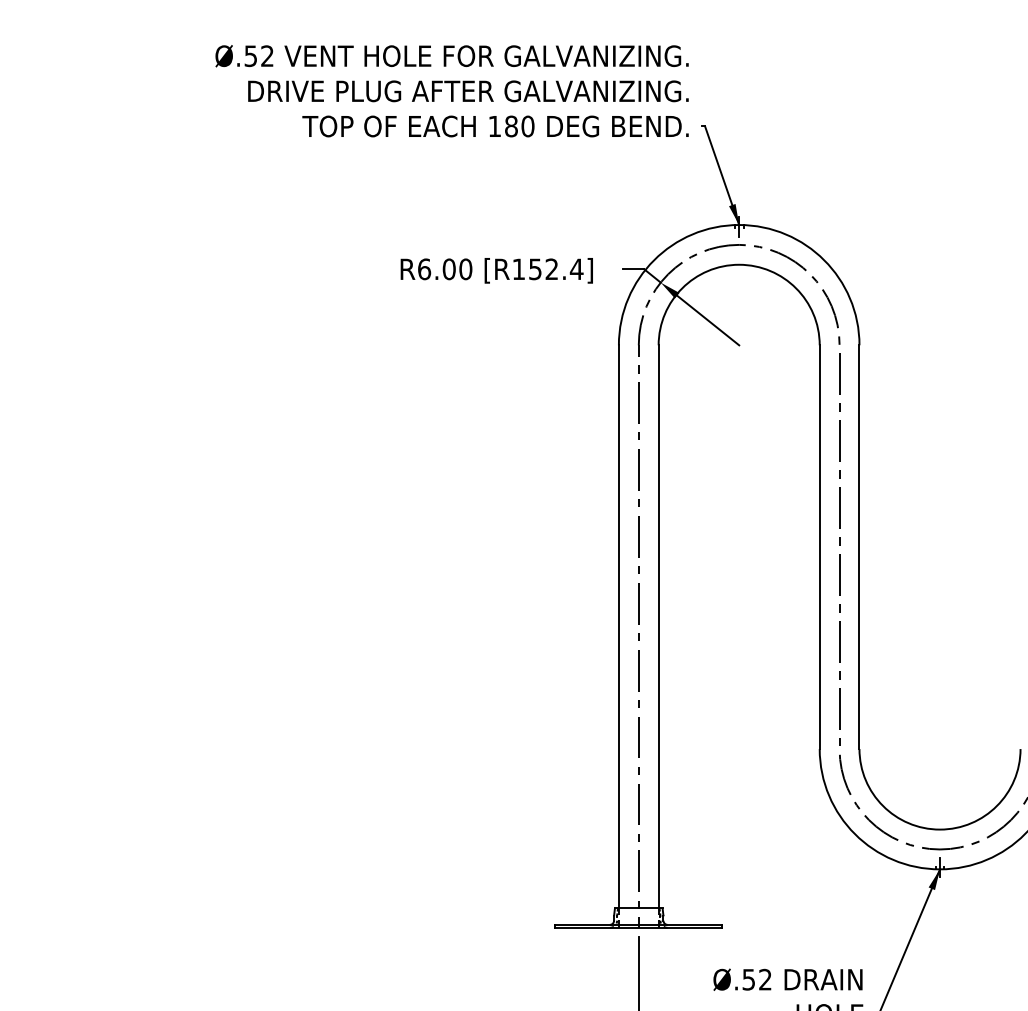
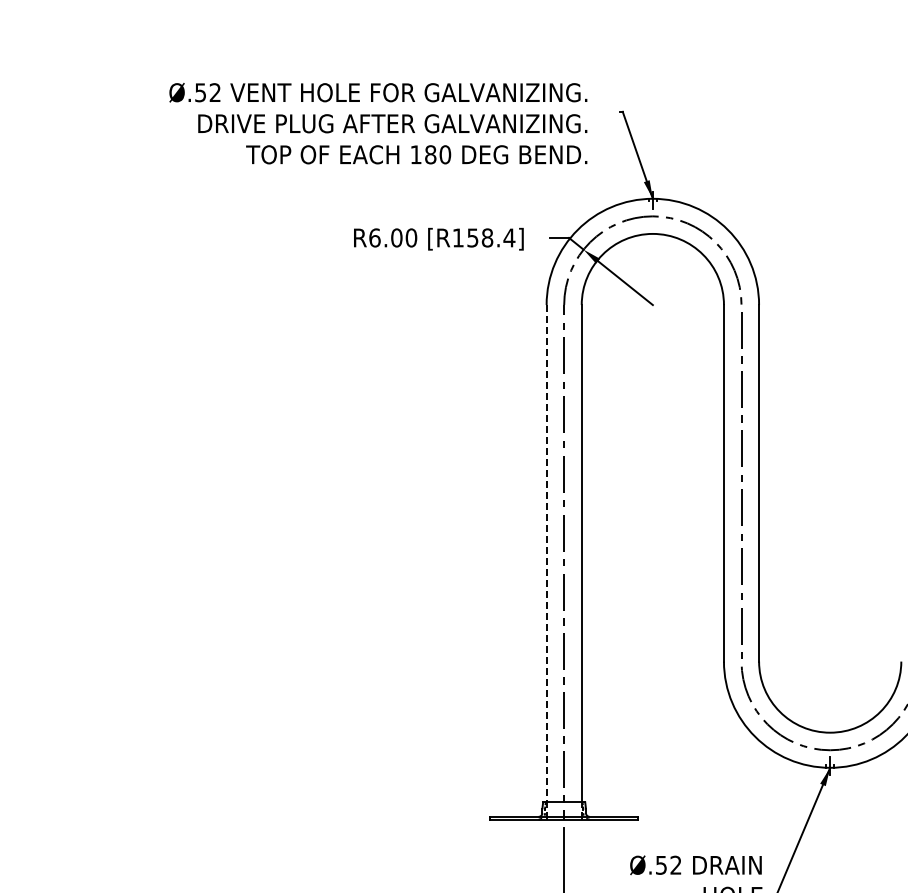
text: (452, 91) -> (378, 123), moved
text: (551, 268) -> (487, 237), [R152.4] -> [R158.4]
line: (618, 626) -> (546, 553), solid -> dashed

